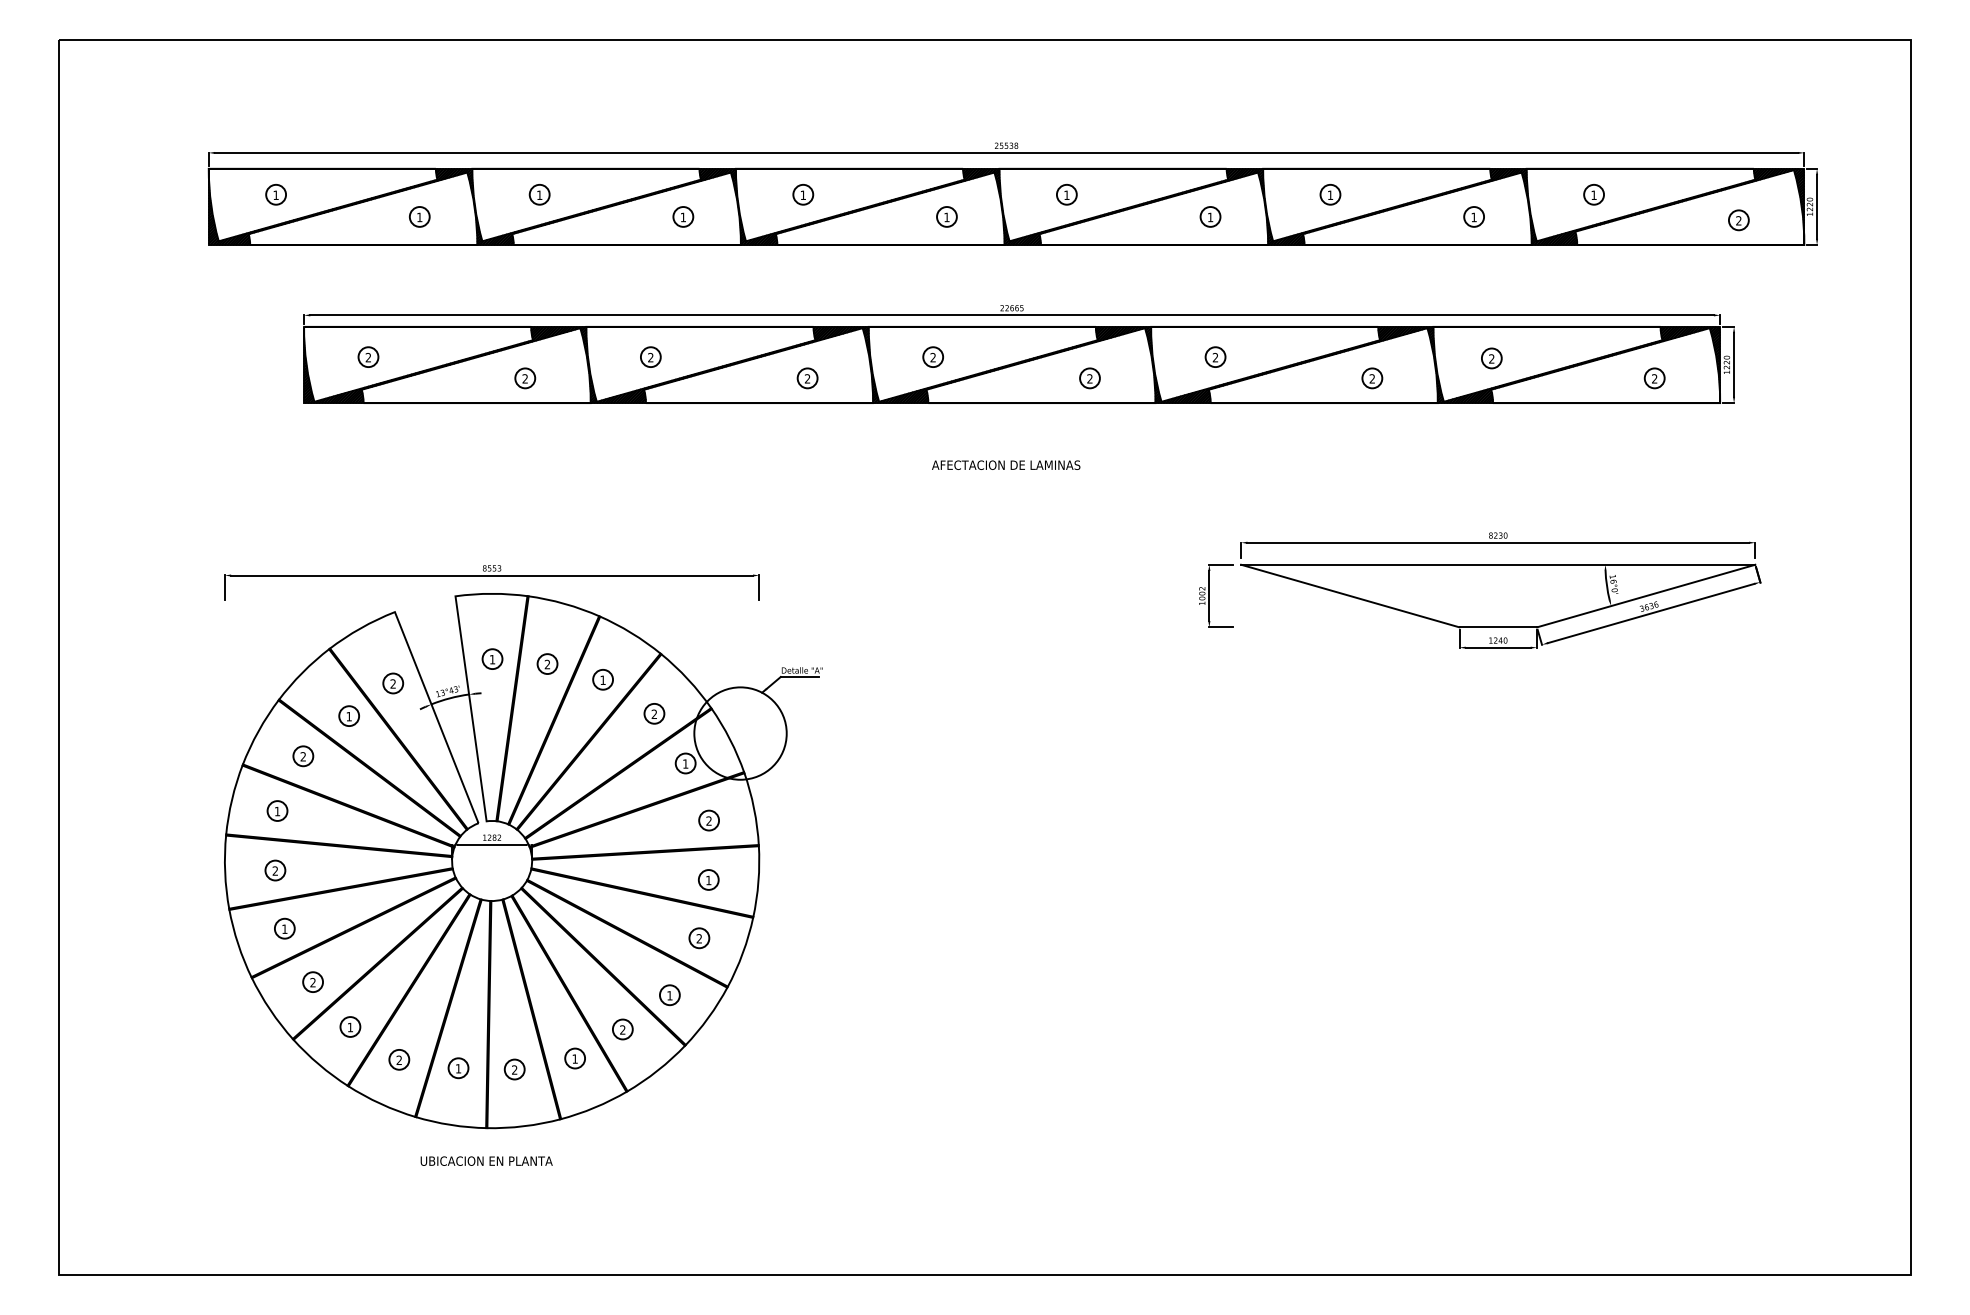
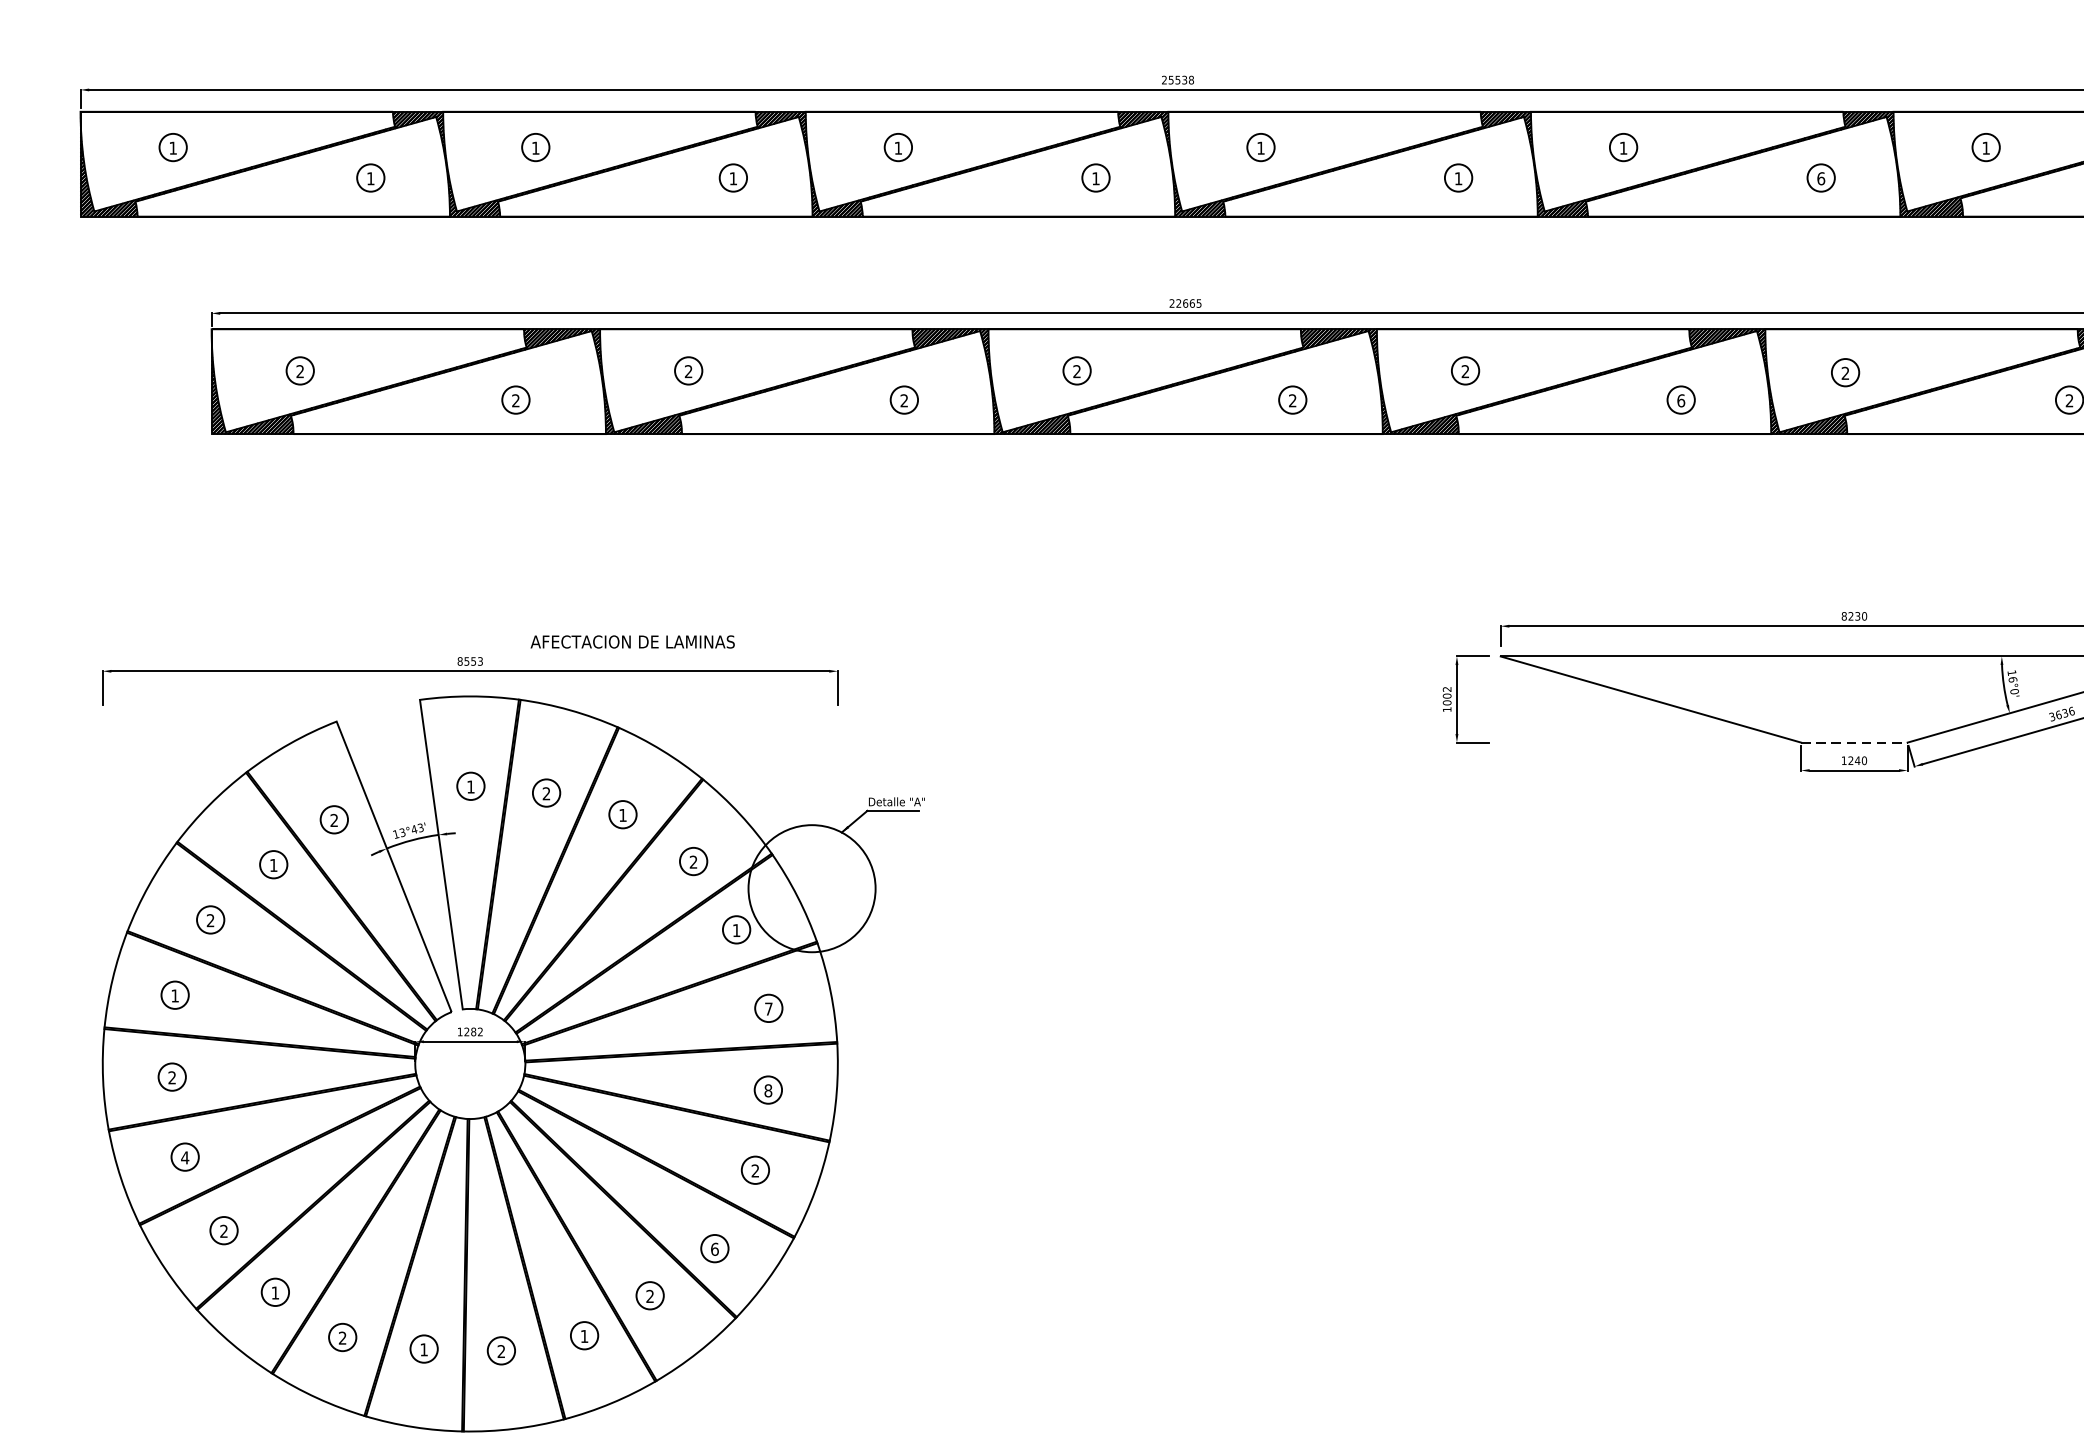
text: (1473, 217) -> (1820, 178), 1 -> 6
text: (1372, 378) -> (1681, 400), 2 -> 6
text: (1006, 464) -> (633, 640), moved
line: (1498, 627) -> (1854, 742), solid -> dashed
text: (708, 820) -> (767, 1008), 2 -> 7
text: (708, 880) -> (767, 1090), 1 -> 8
text: (284, 928) -> (184, 1156), 1 -> 4
text: (669, 995) -> (714, 1248), 1 -> 6

